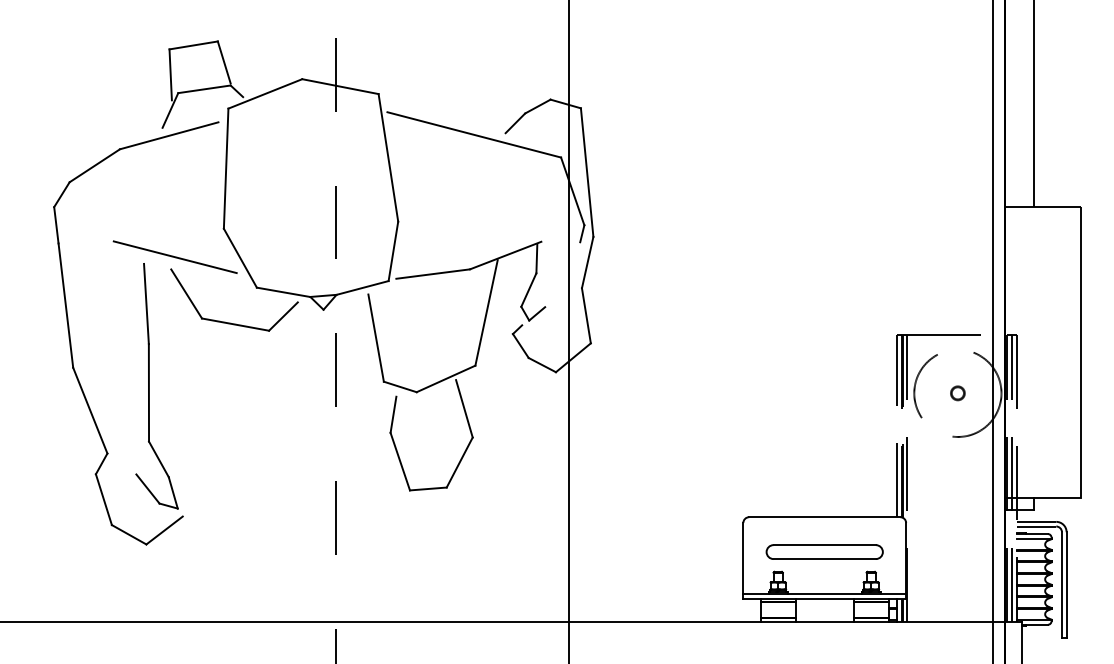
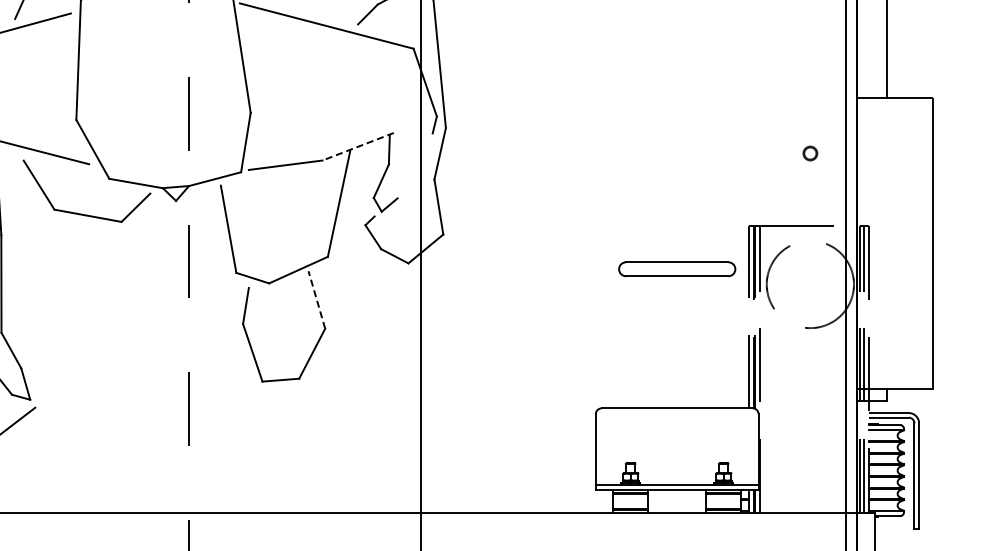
line: (505, 255) -> (357, 146), solid -> dashed
part: (957, 393) -> (809, 153), moved
line: (464, 408) -> (316, 299), solid -> dashed
part: (824, 551) -> (676, 268), moved

